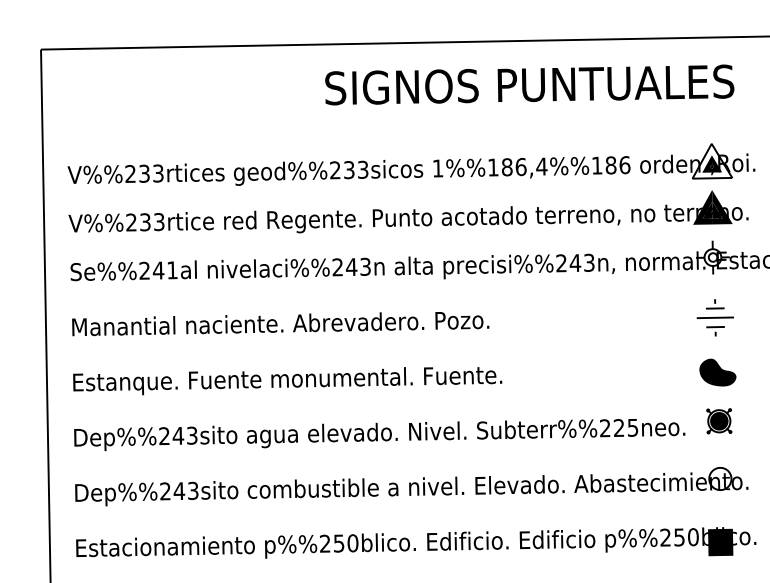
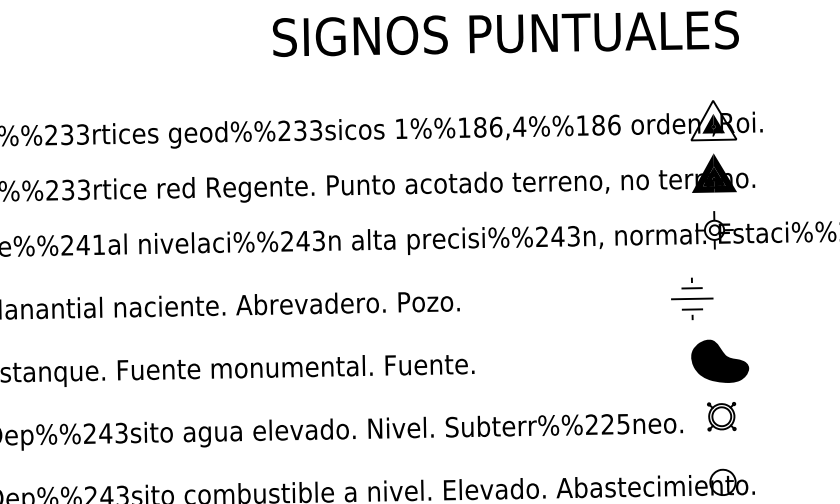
part: (714, 317) -> (691, 298), moved
part: (717, 372) -> (719, 361), size x1.4
fill: (719, 420) -> (722, 415), removed

